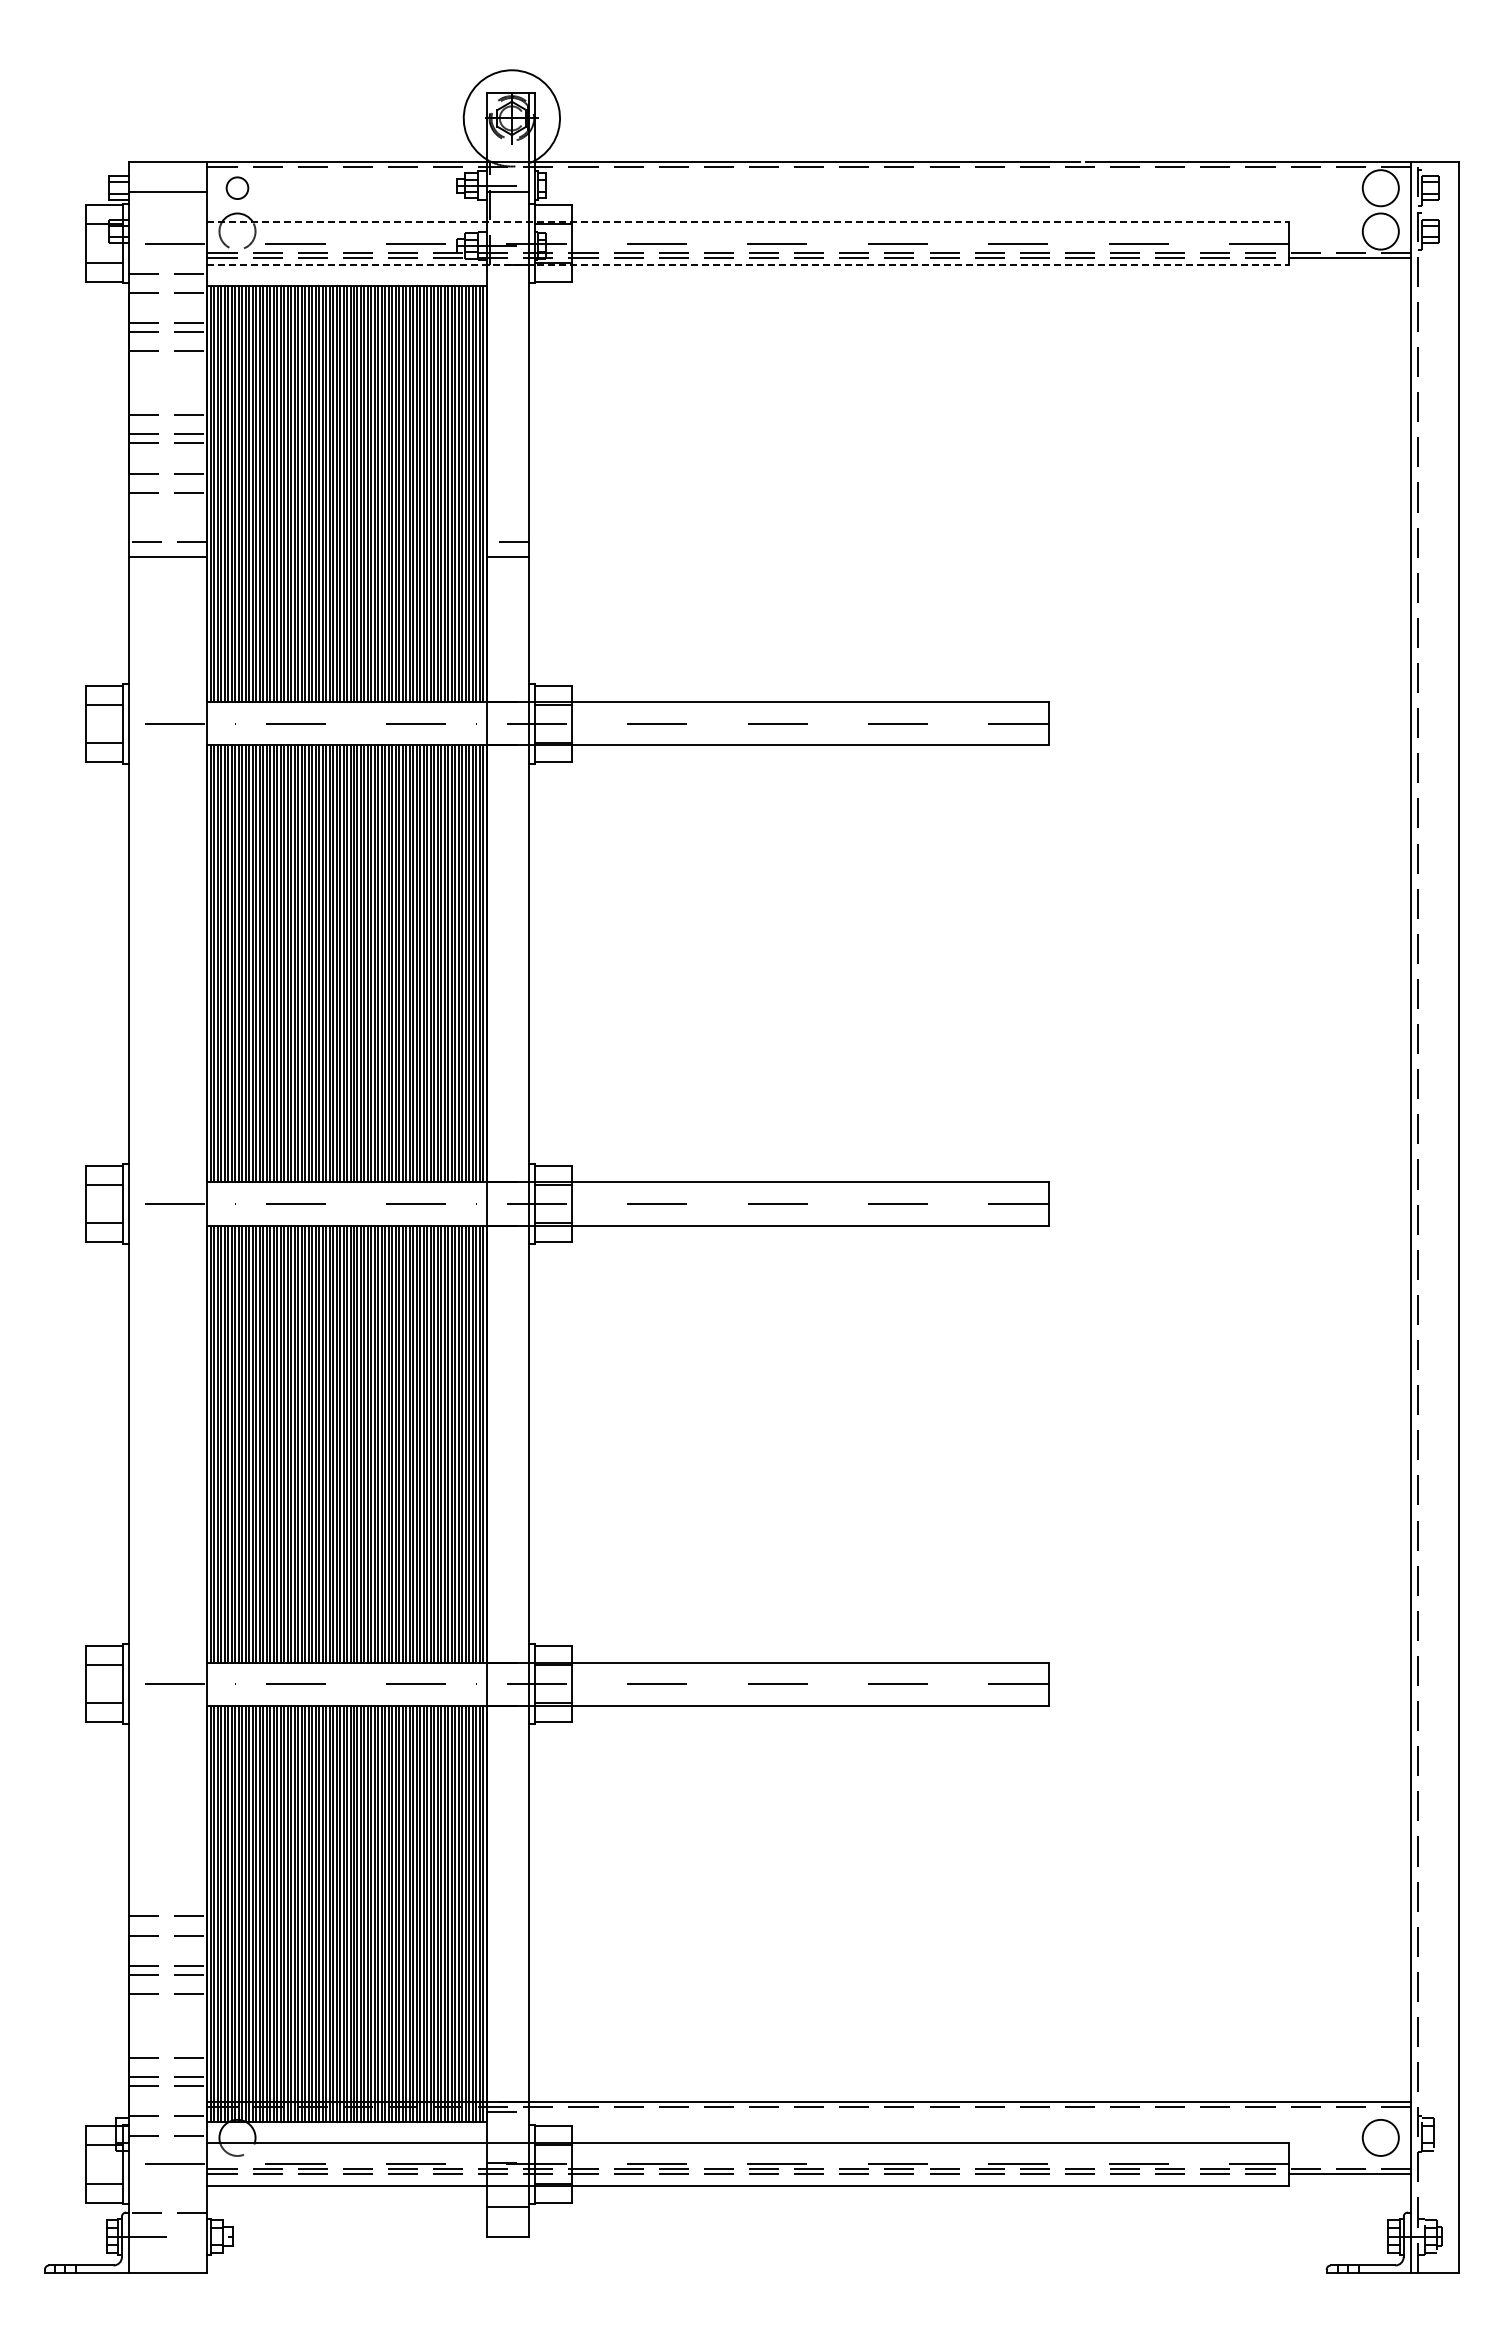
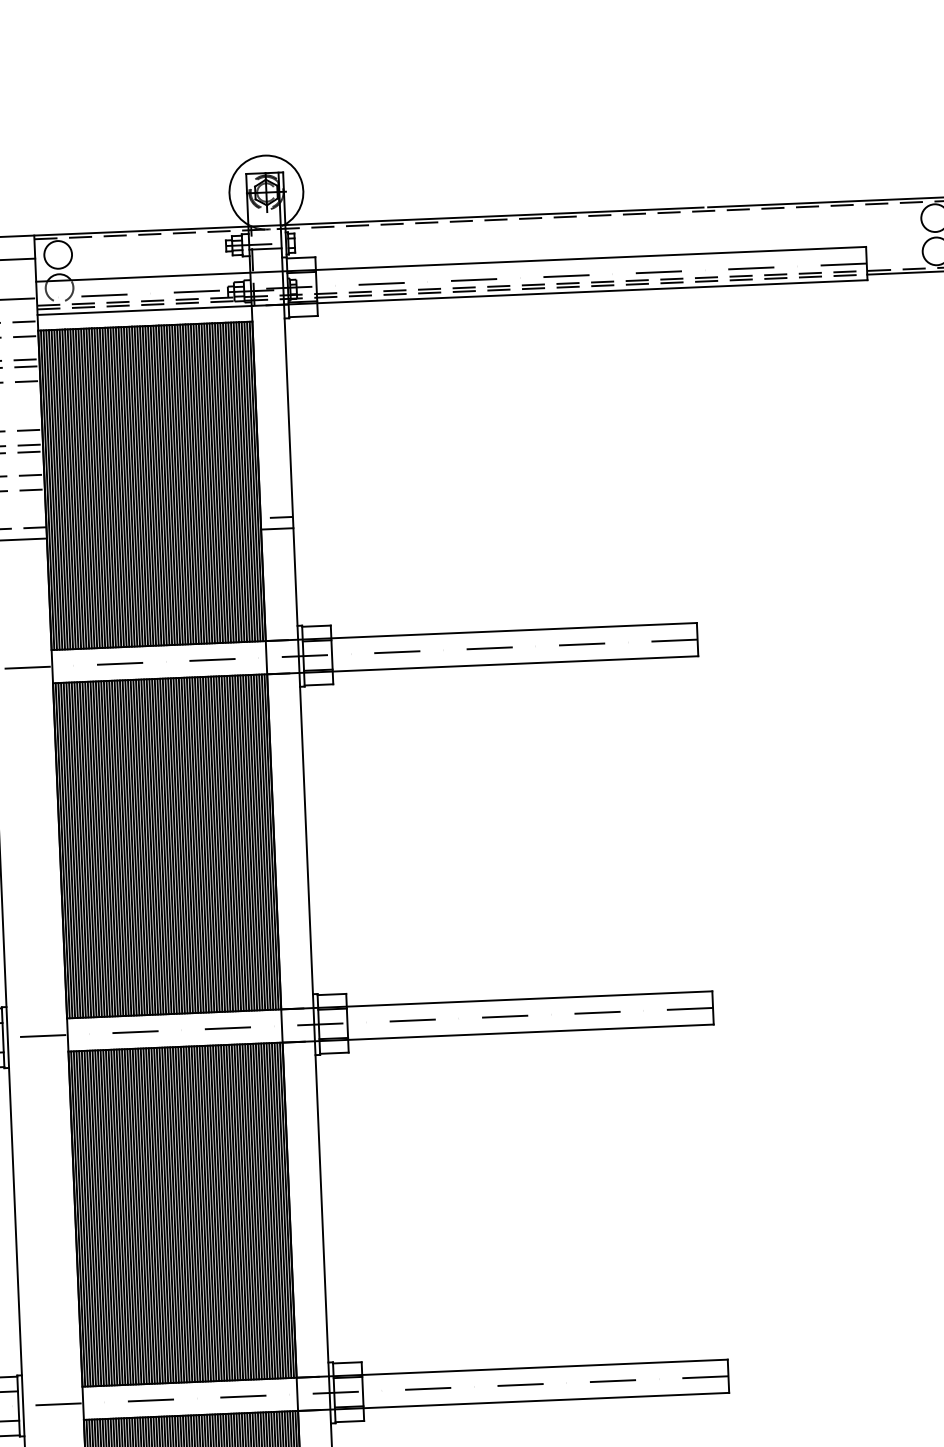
circle: (237, 188) -> (58, 255), size x1.67
line: (748, 221) -> (451, 264), dashed -> solid
line: (748, 265) -> (452, 297), dashed -> solid

